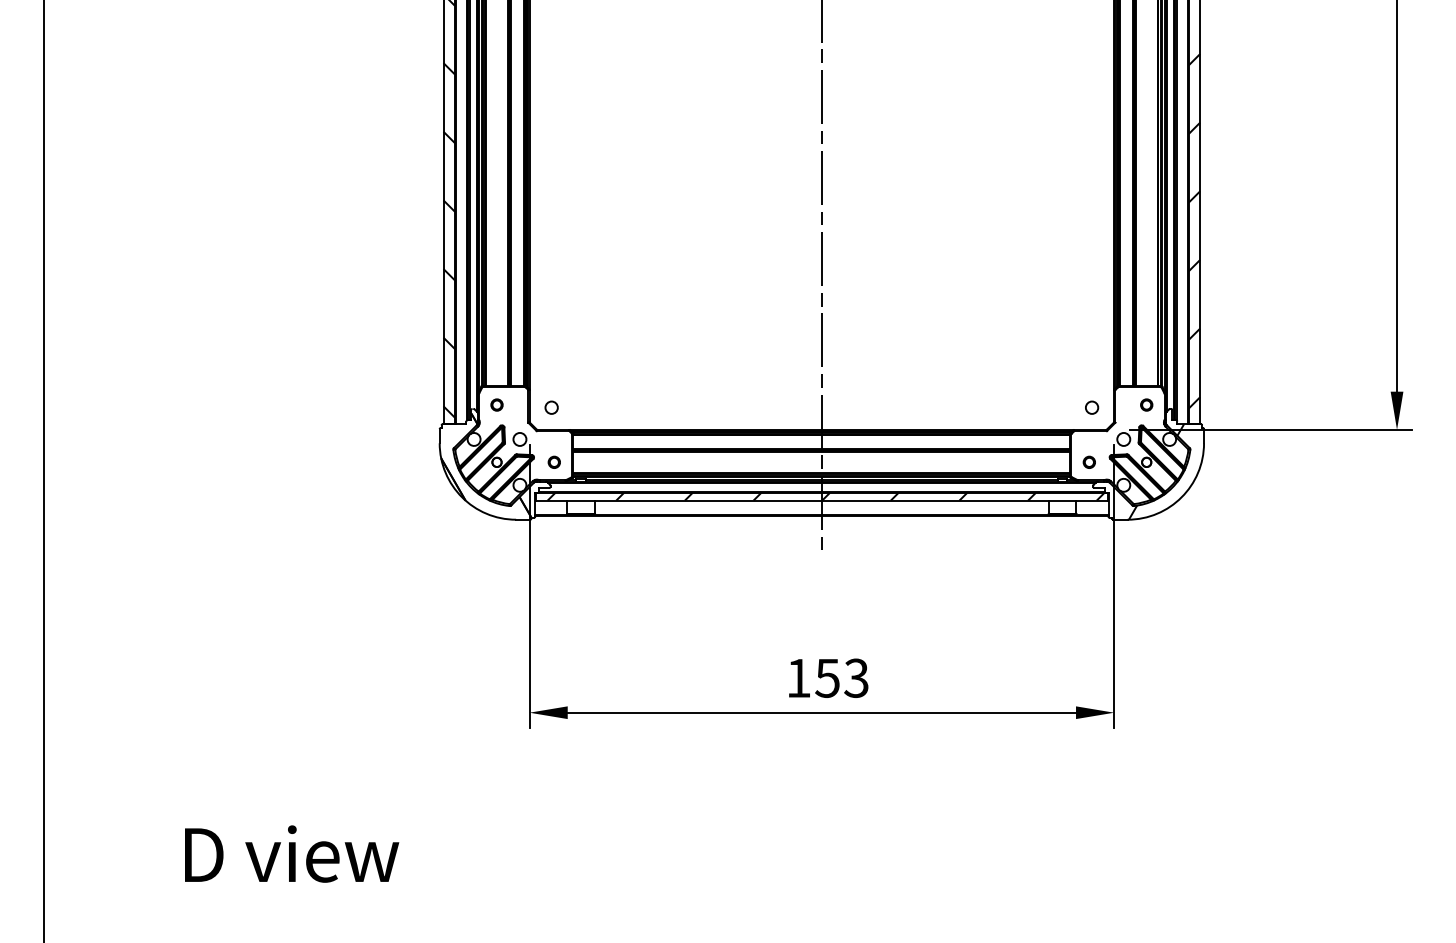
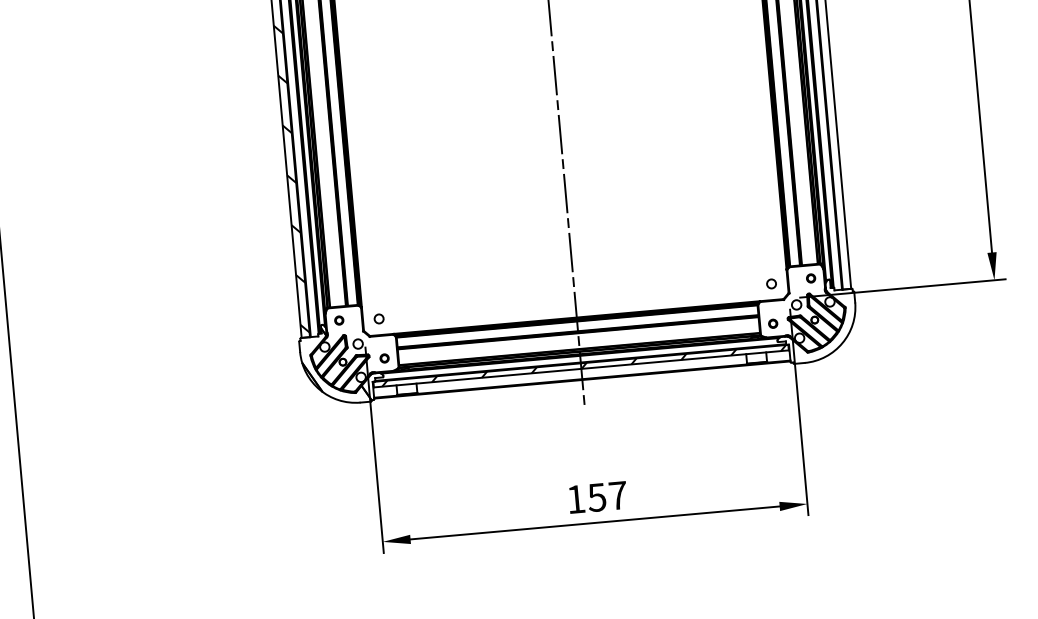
hatch: (1194, 230) -> (834, 148), removed
hatch: (1156, 471) -> (822, 326), removed
text: (856, 678) -> (618, 495), 153 -> 157

